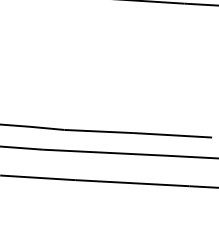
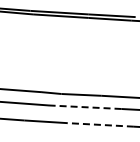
line: (104, 153) -> (84, 107), solid -> dashed
line: (131, 182) -> (100, 124), solid -> dashed

